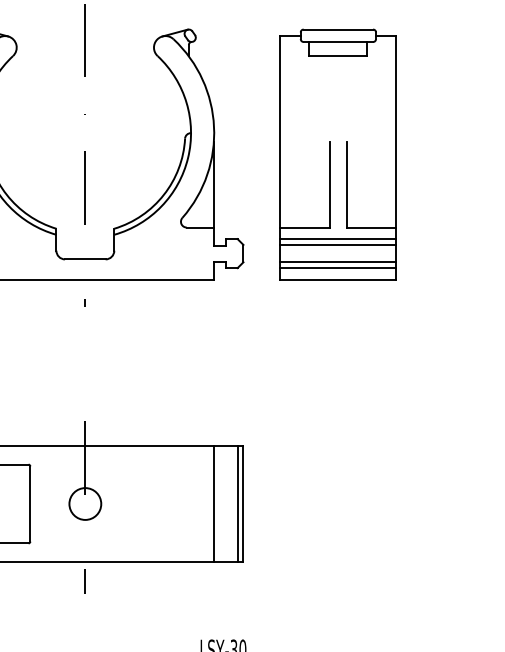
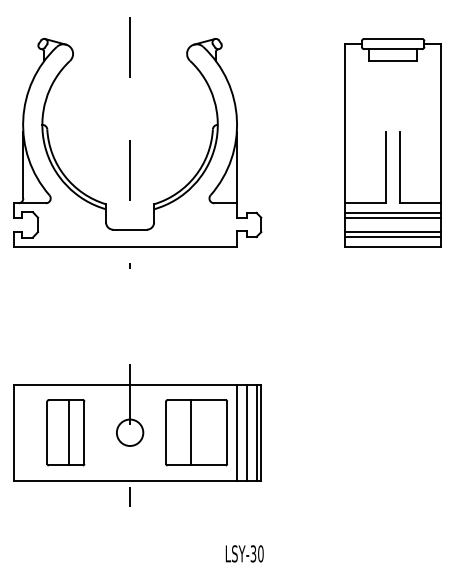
part: (337, 154) -> (392, 142), moved
line: (12, 503) -> (69, 432), added
part: (165, 503) -> (196, 432), added
line: (225, 503) -> (246, 432), added

